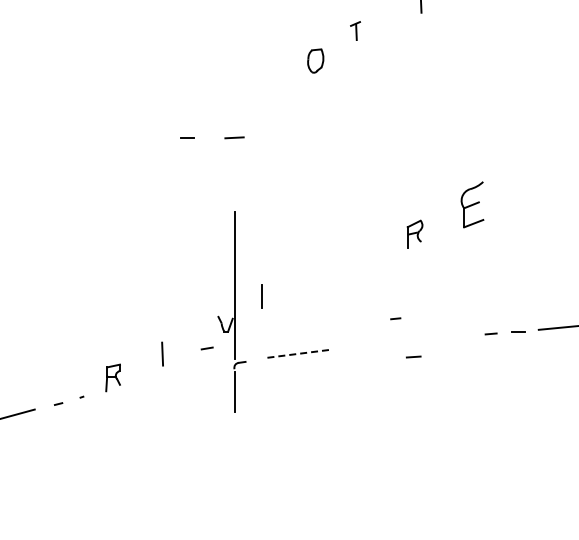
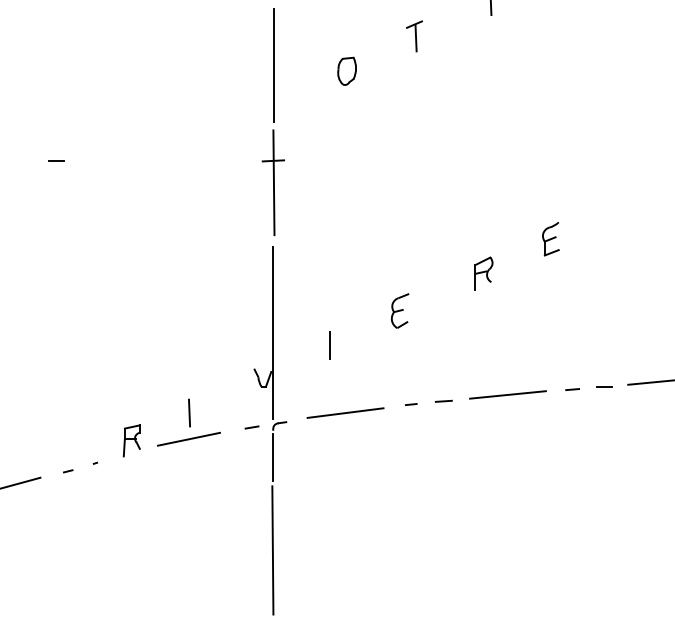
part: (355, 30) -> (414, 35), size x1.43
line: (235, 55) -> (274, 64), added
part: (315, 60) -> (346, 70), moved
line: (187, 137) -> (56, 160), moved
line: (234, 156) -> (273, 182), added
part: (472, 204) -> (550, 238), size x0.62
part: (343, 266) -> (400, 310), added
line: (261, 296) -> (329, 345), moved
line: (395, 318) -> (410, 404), moved
line: (435, 338) -> (507, 394), added
line: (206, 348) -> (251, 427), moved
line: (296, 354) -> (345, 413), dashed -> solid
line: (413, 356) -> (443, 400), moved
line: (161, 376) -> (188, 439), added
line: (233, 471) -> (272, 549), added

